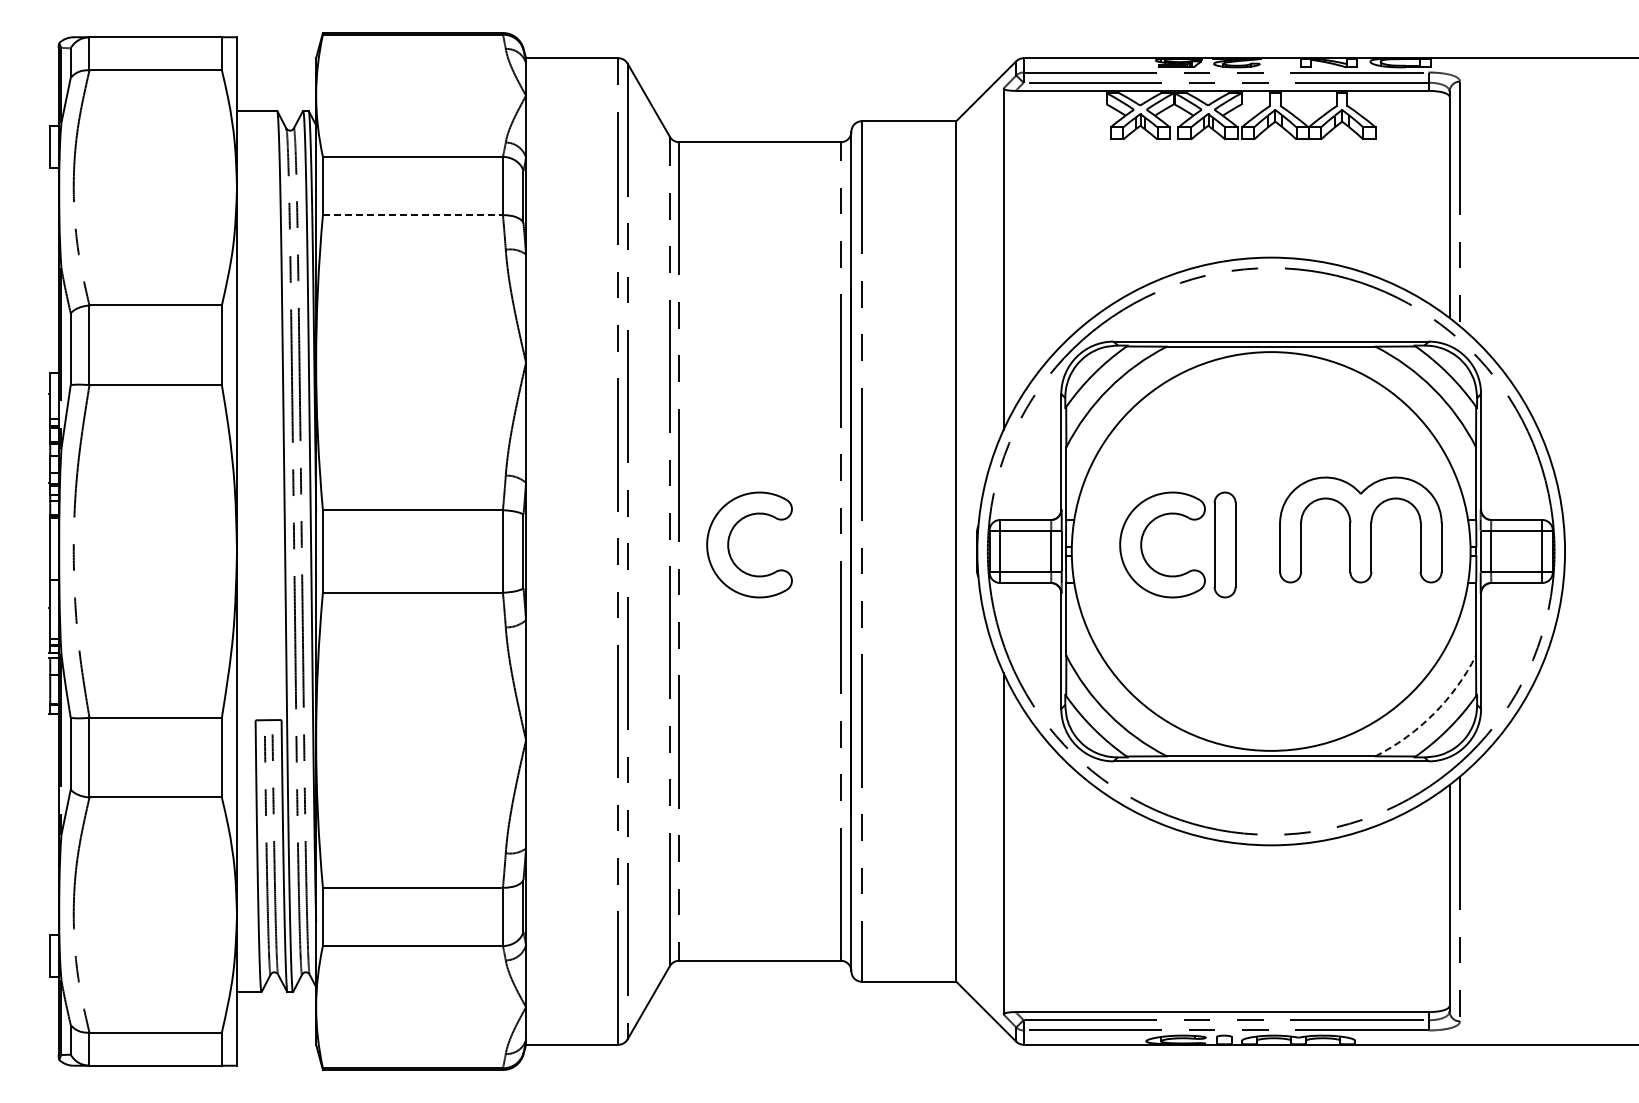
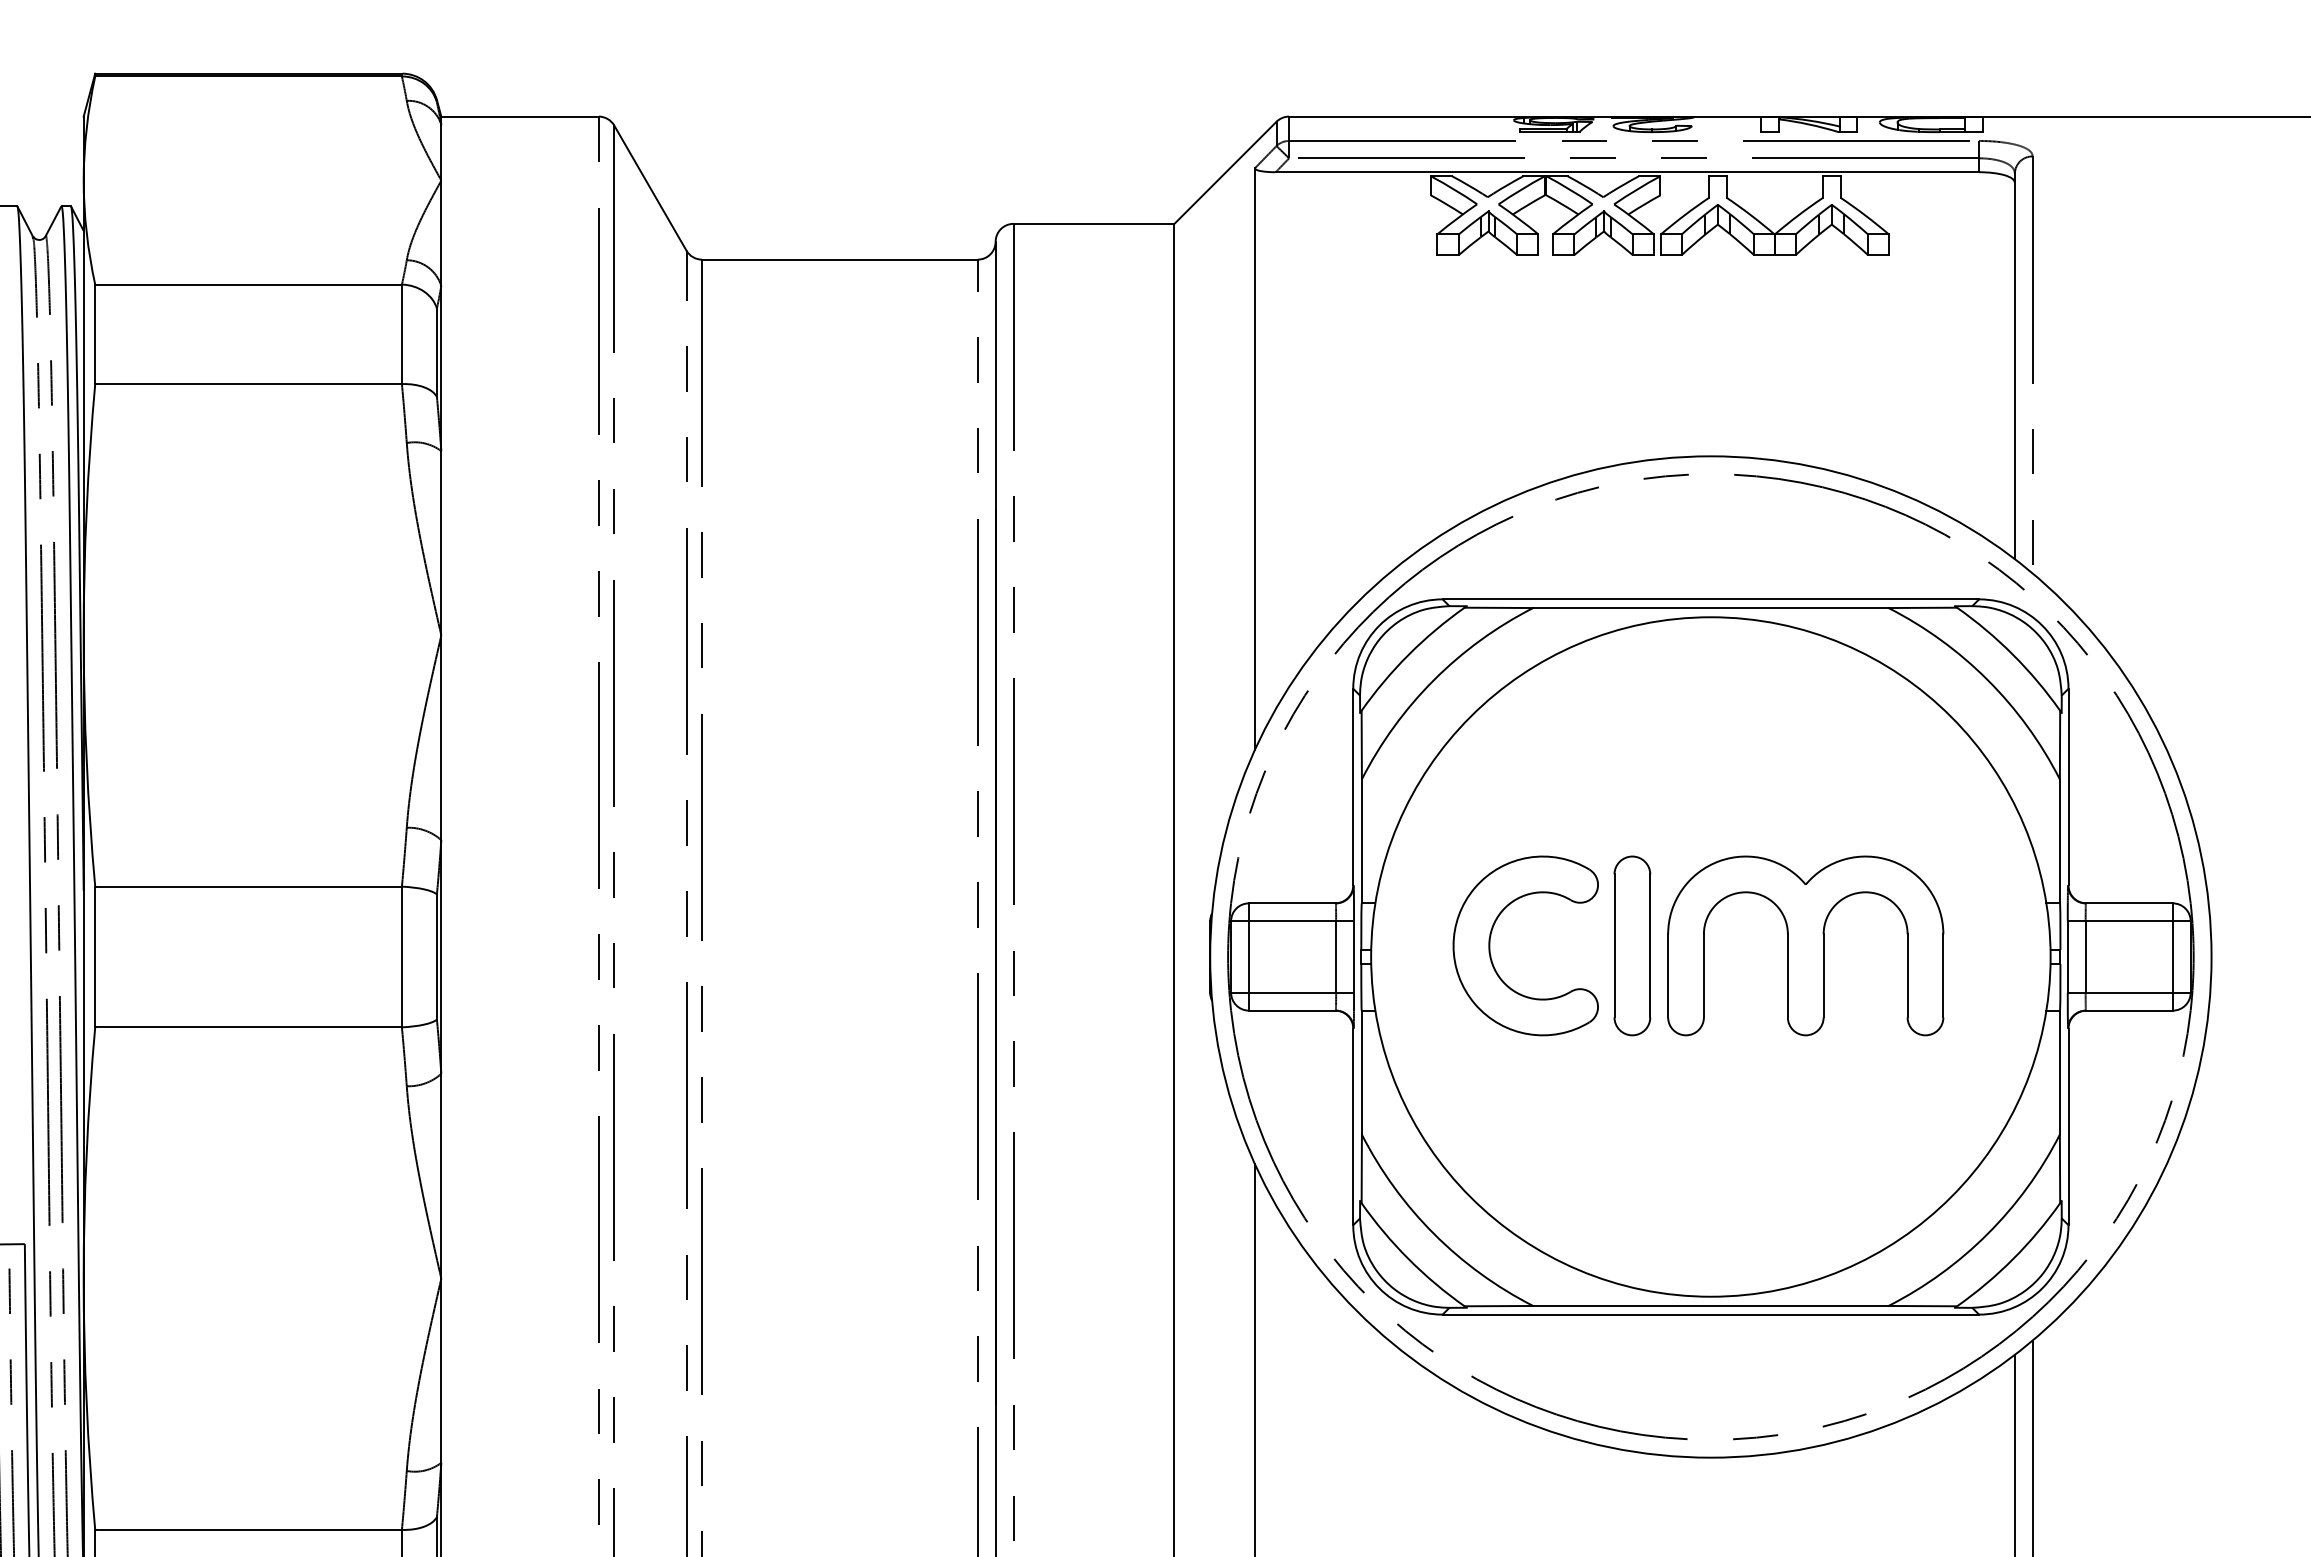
line: (413, 215) -> (249, 384), dashed -> solid
part: (1360, 529) -> (1805, 945), moved
part: (729, 544) -> (787, 945), removed
arc: (1433, 714) -> (1987, 1234), dashed -> solid

